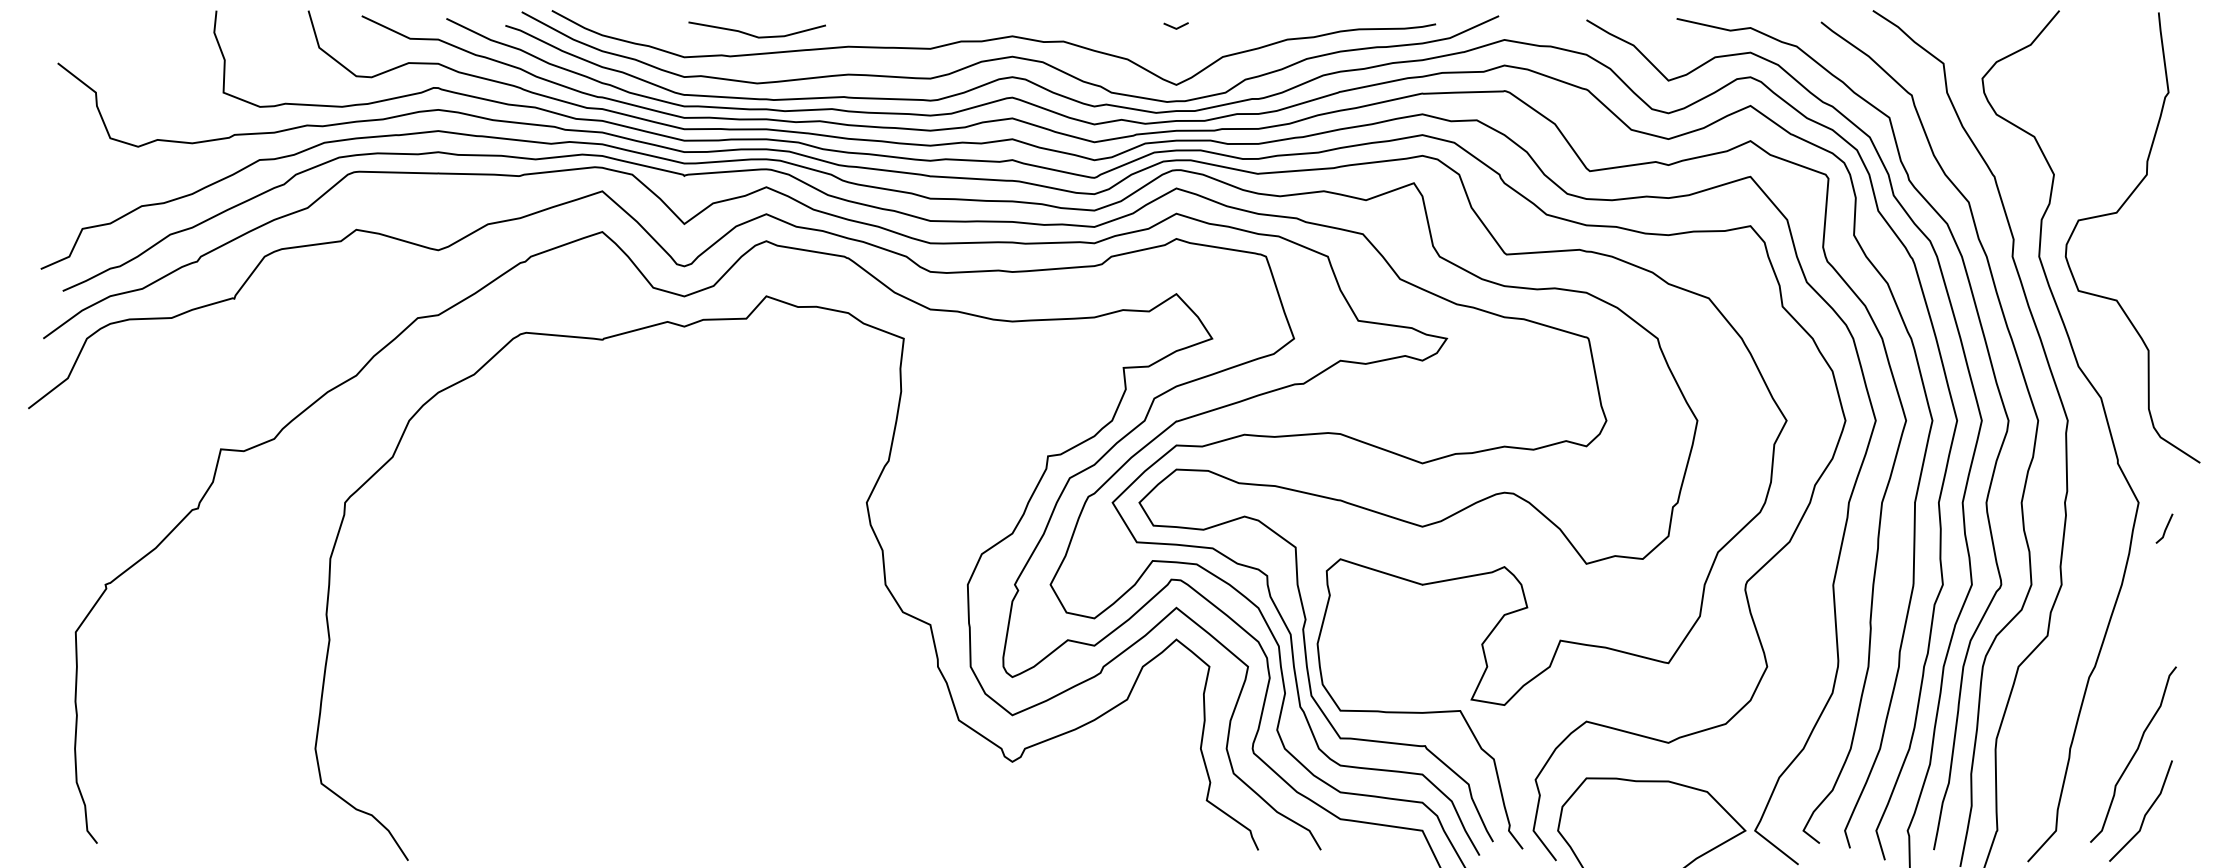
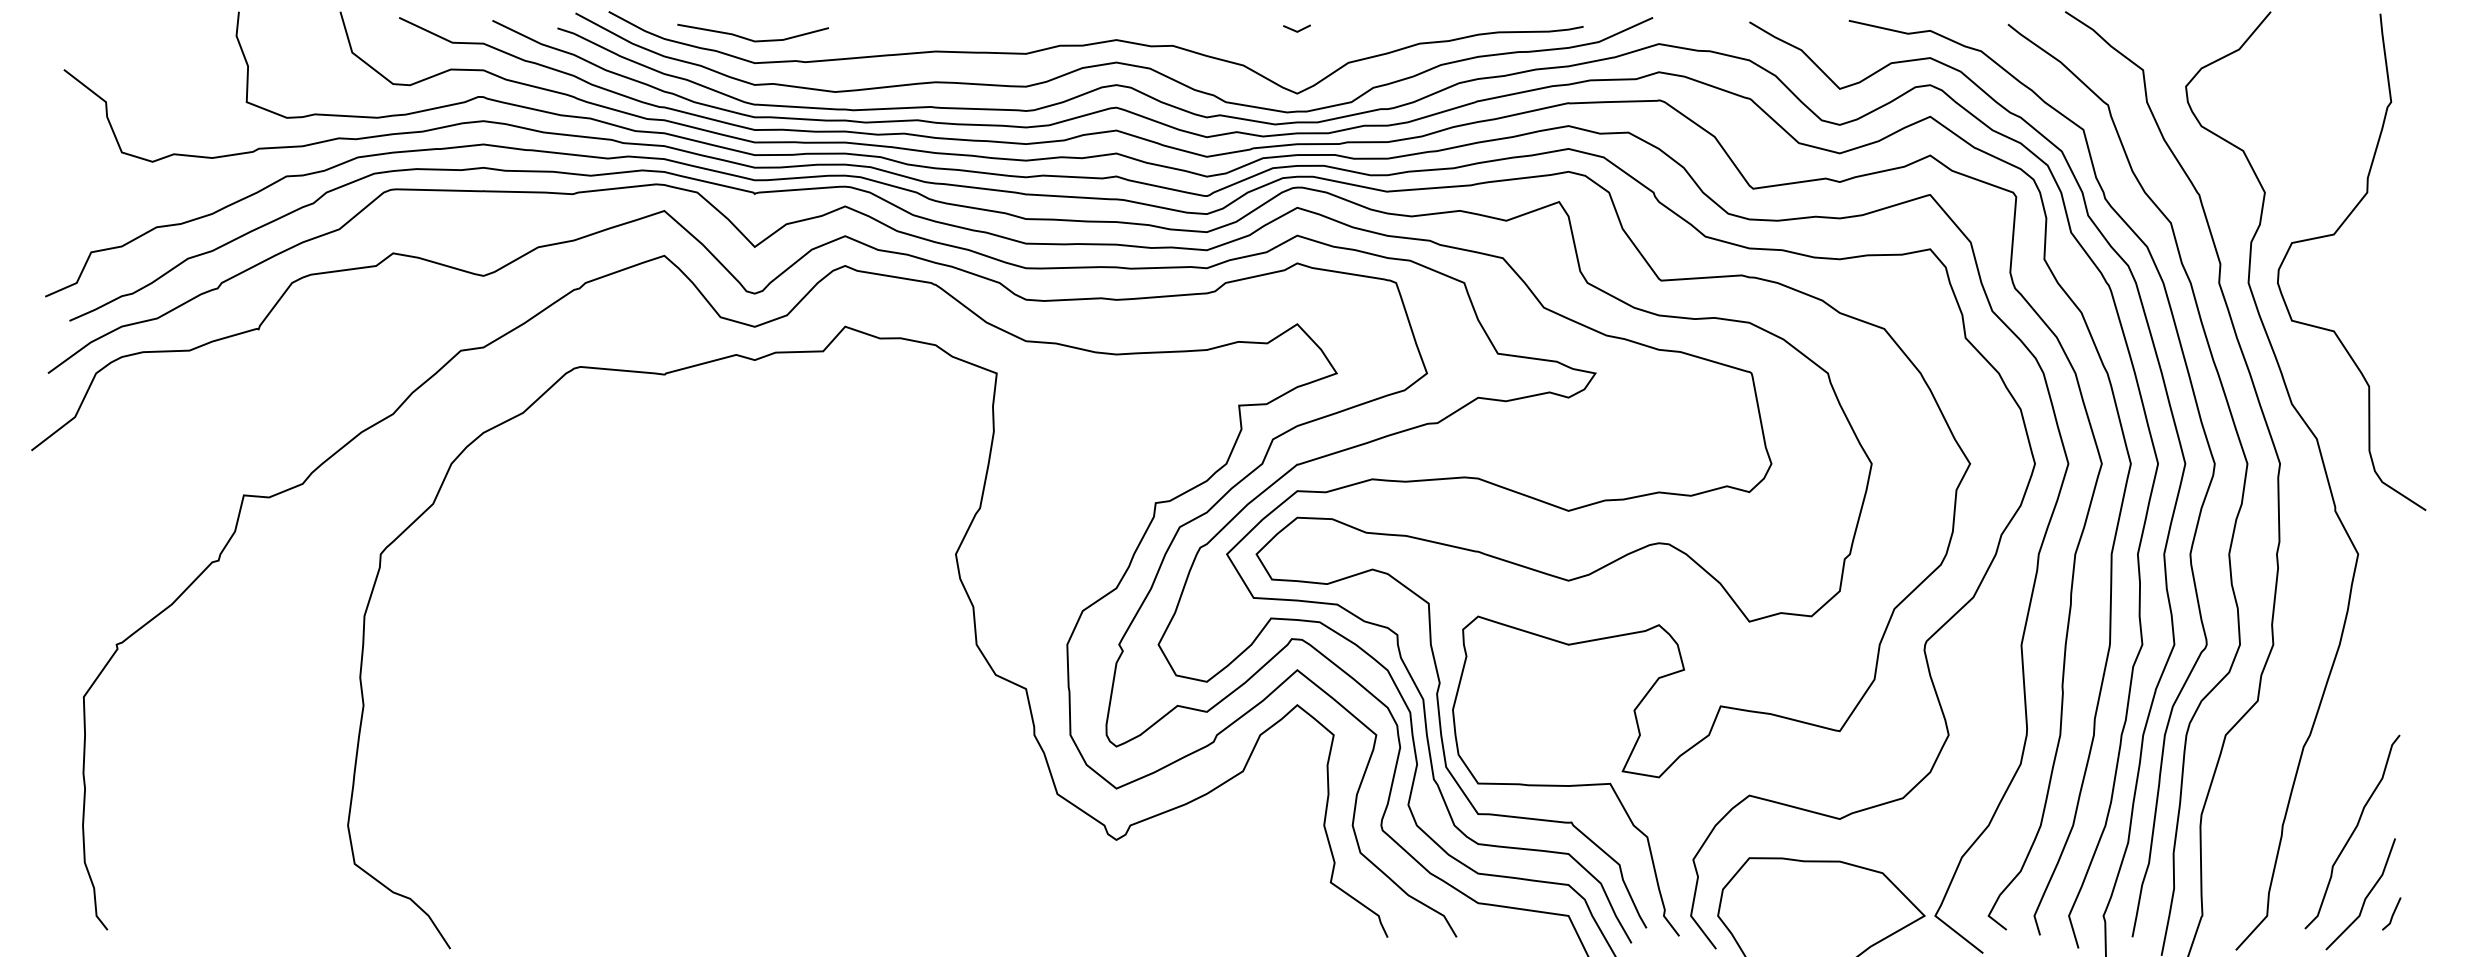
line: (753, 34) -> (749, 38), moved
line: (2165, 528) -> (2392, 913), moved

